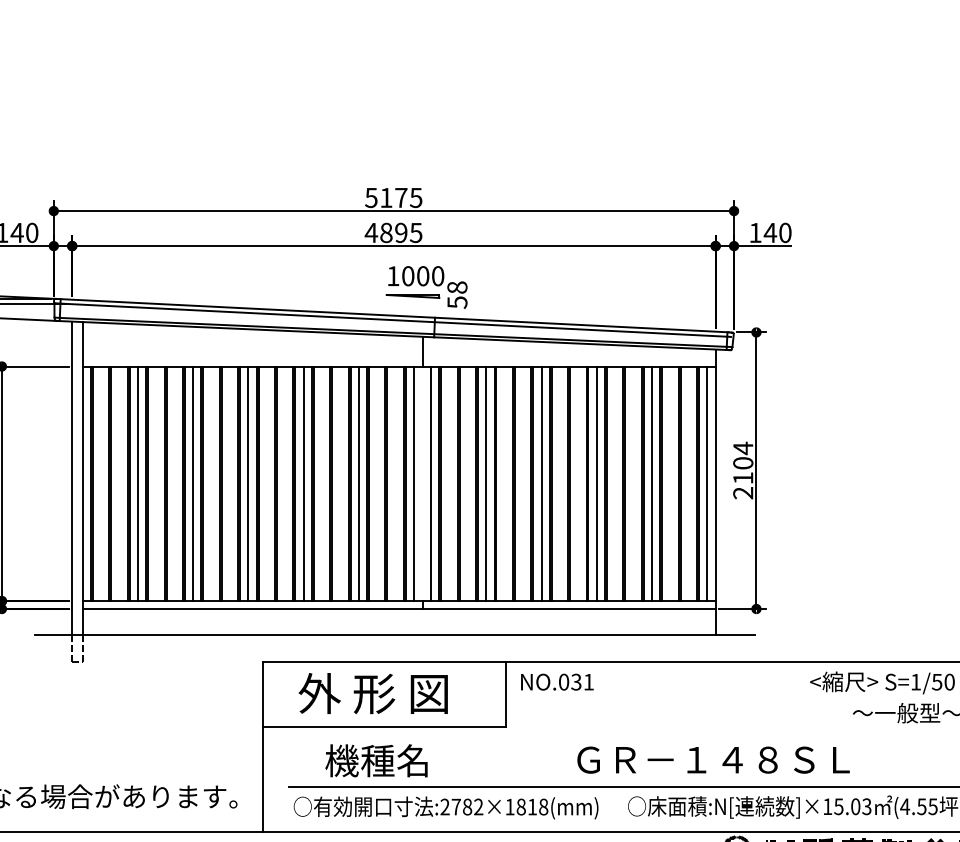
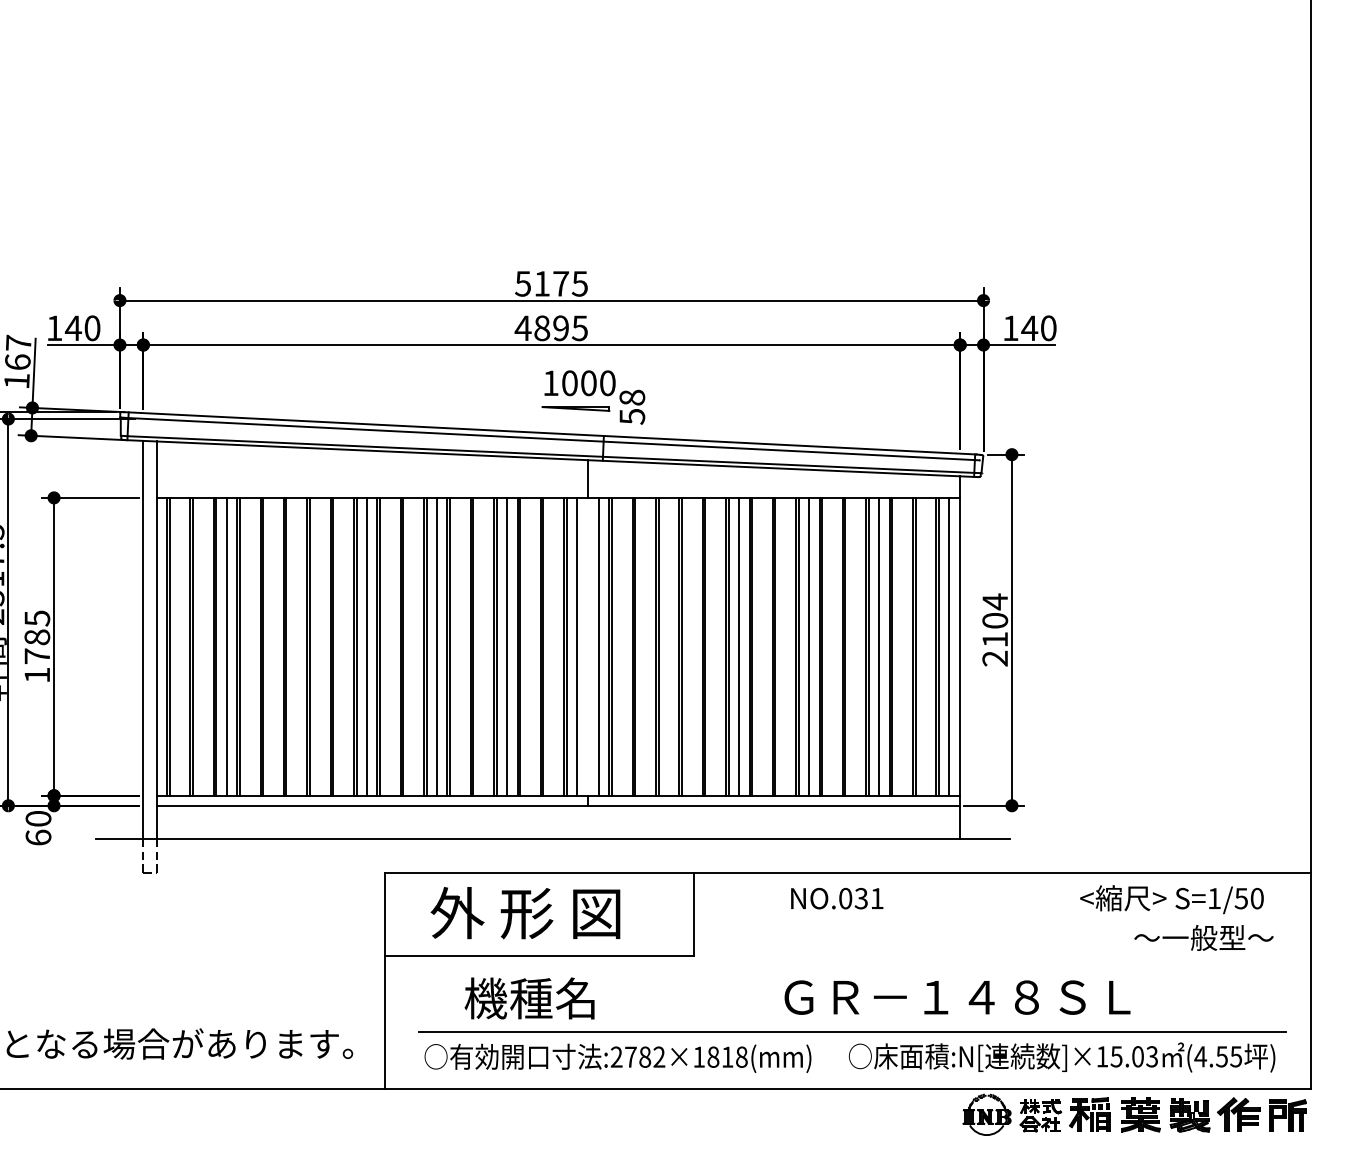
line: (192, 483) -> (296, 646), removed
line: (485, 483) -> (668, 646), removed
text: (557, 682) -> (837, 898), moved

